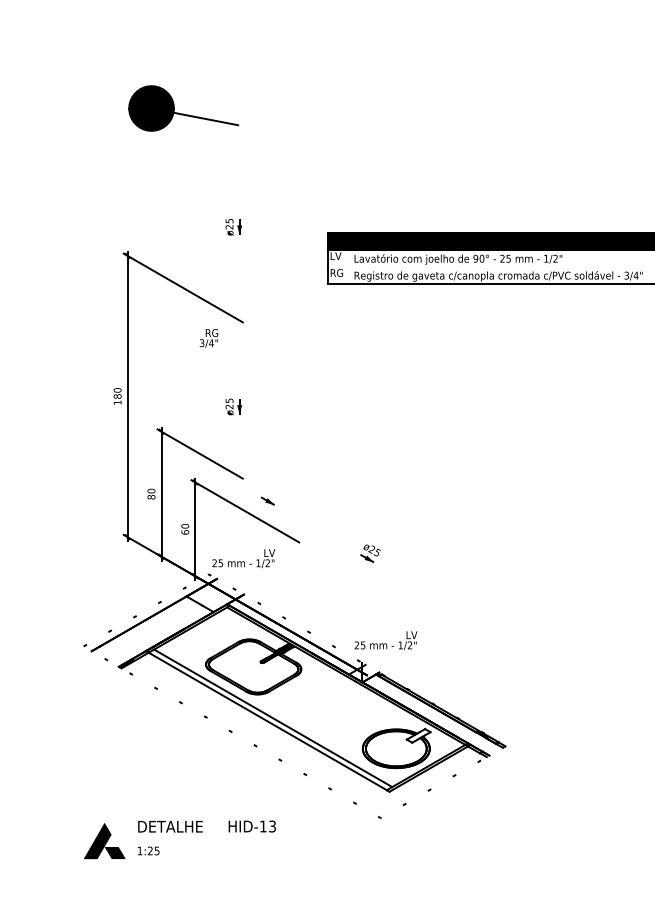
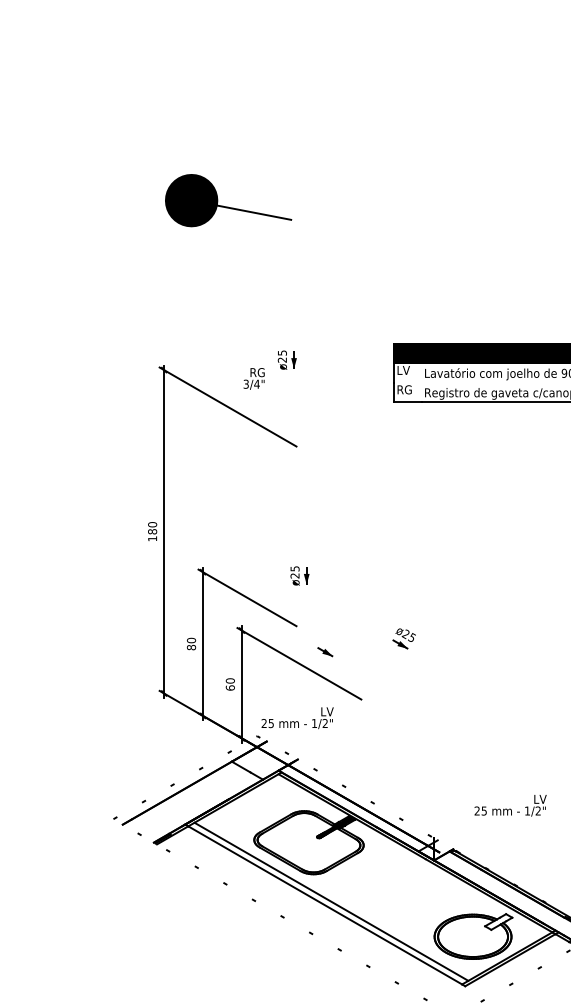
part: (233, 227) -> (286, 360), moved
text: (208, 338) -> (253, 378), moved
part: (233, 406) -> (299, 575), moved
part: (370, 553) -> (404, 638), moved
text: (385, 640) -> (510, 805), moved

